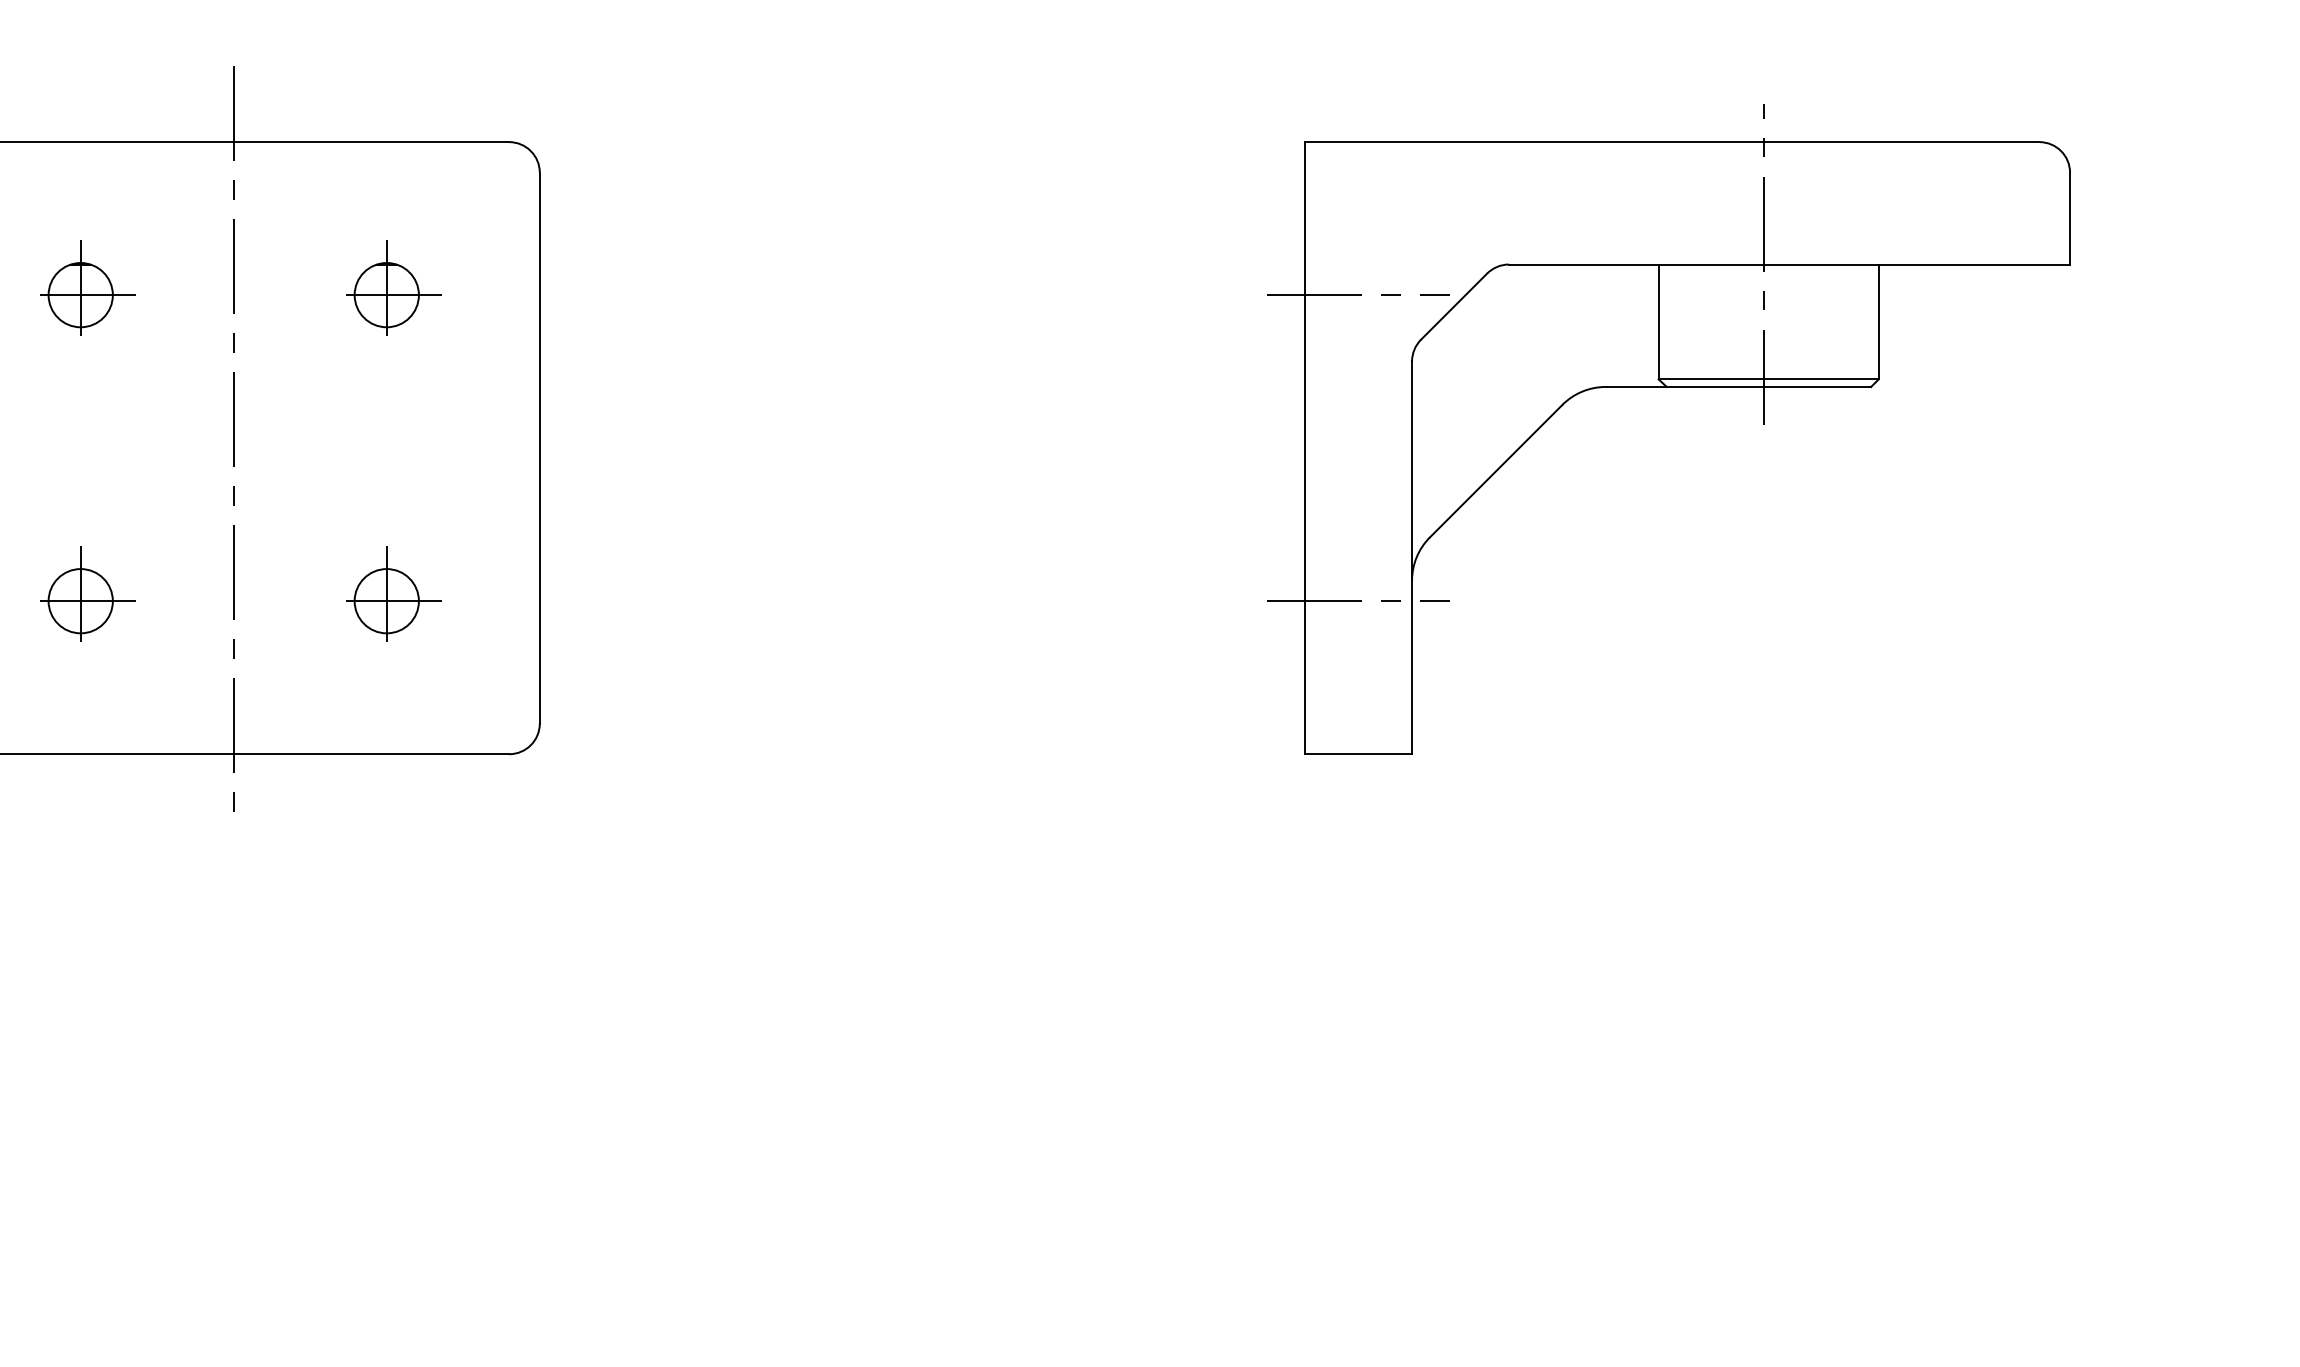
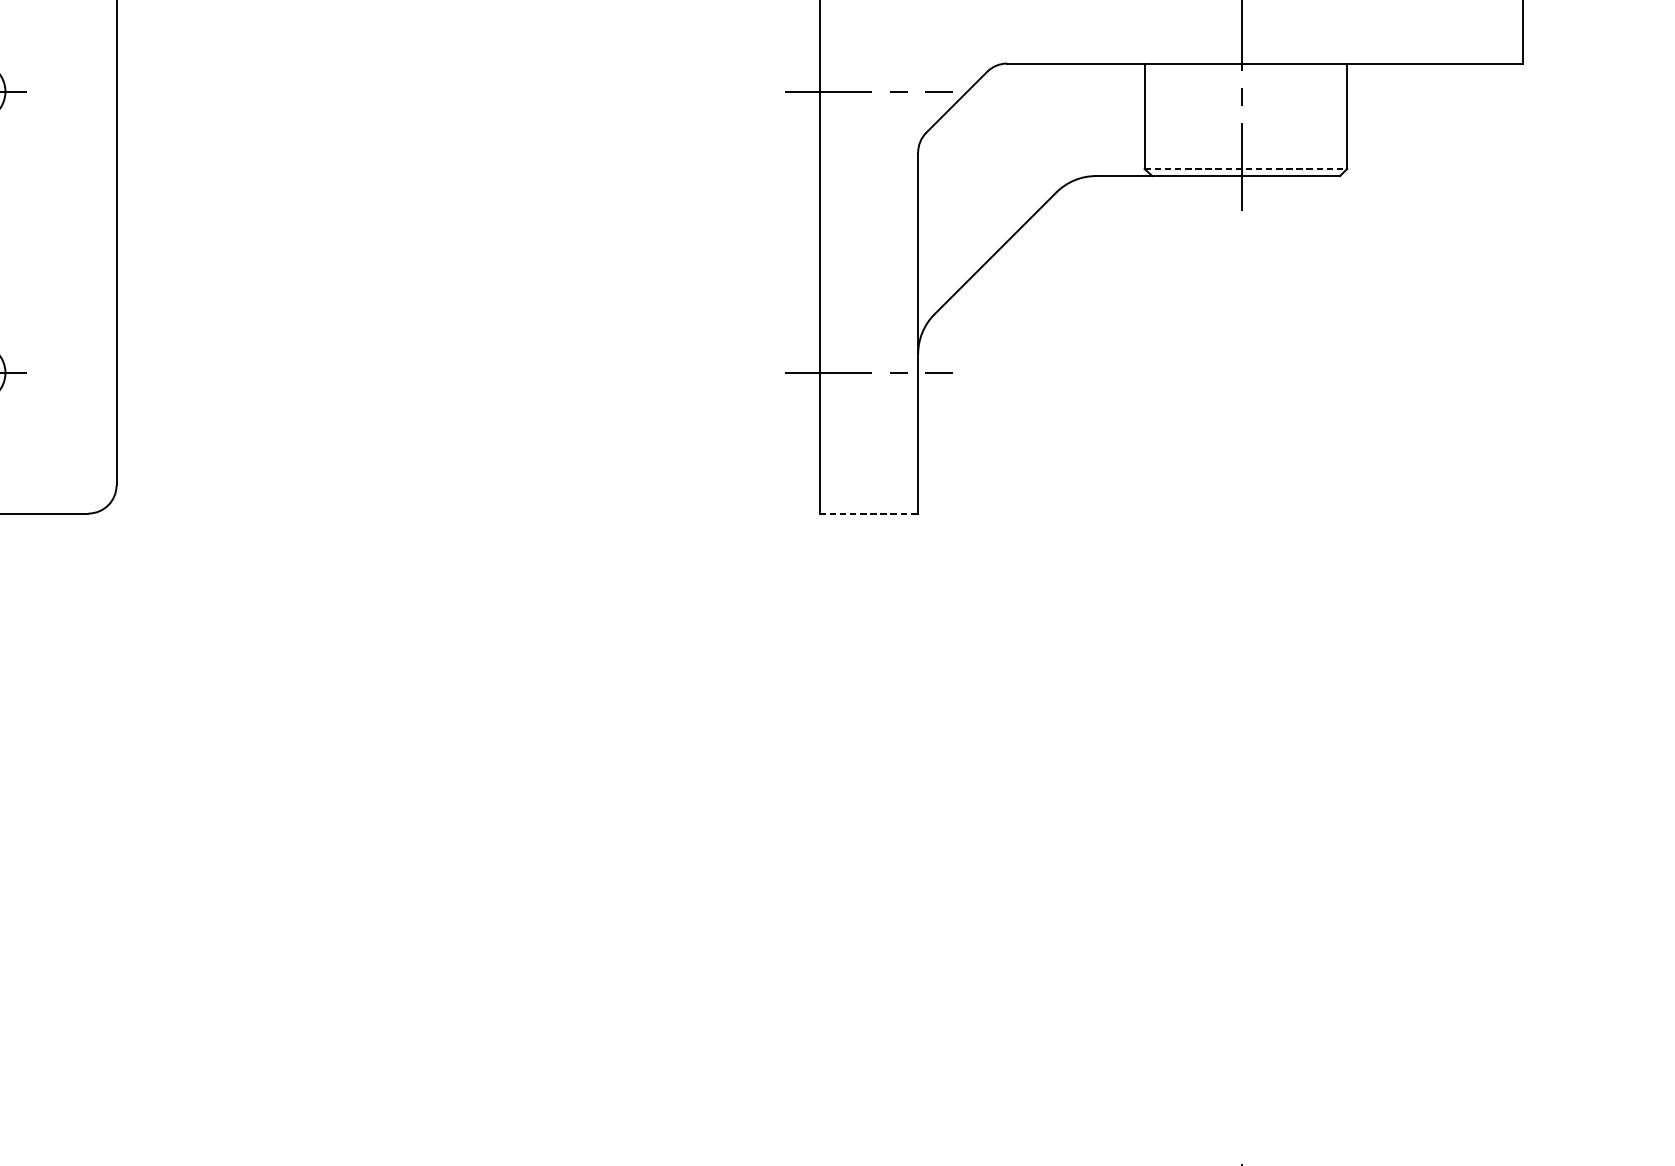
line: (1769, 379) -> (1246, 169), solid -> dashed
line: (1358, 754) -> (868, 513), solid -> dashed

